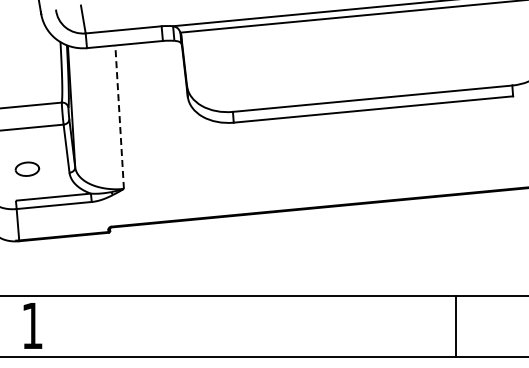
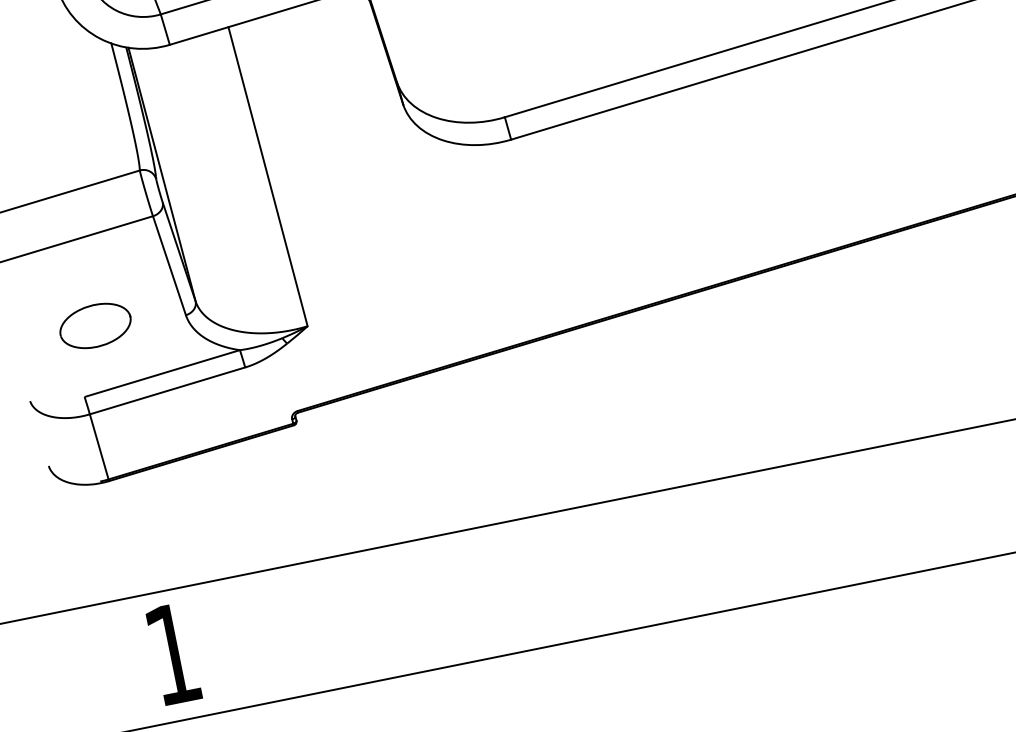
line: (119, 117) -> (267, 177), dashed -> solid
part: (27, 168) -> (95, 324), size x1.43

